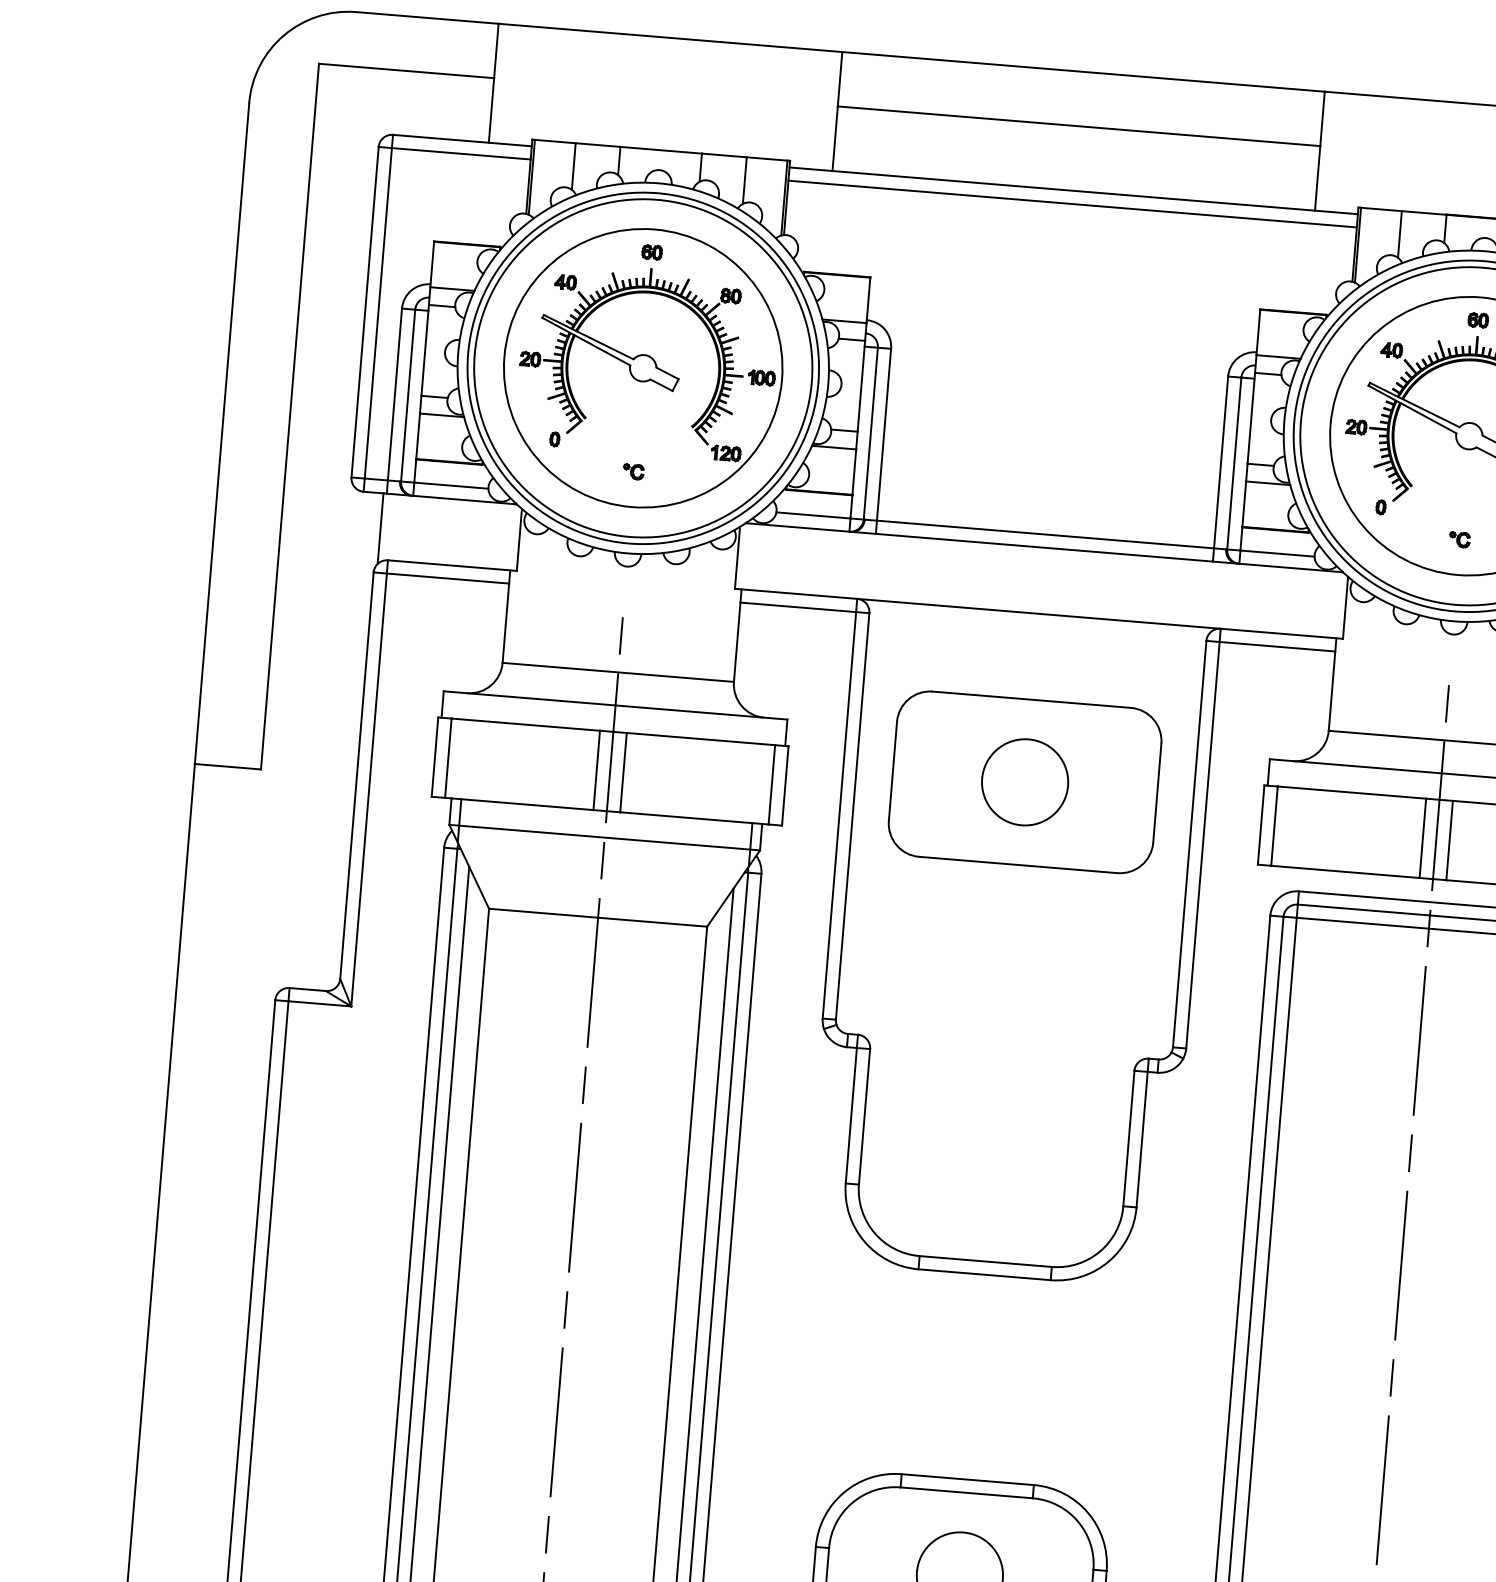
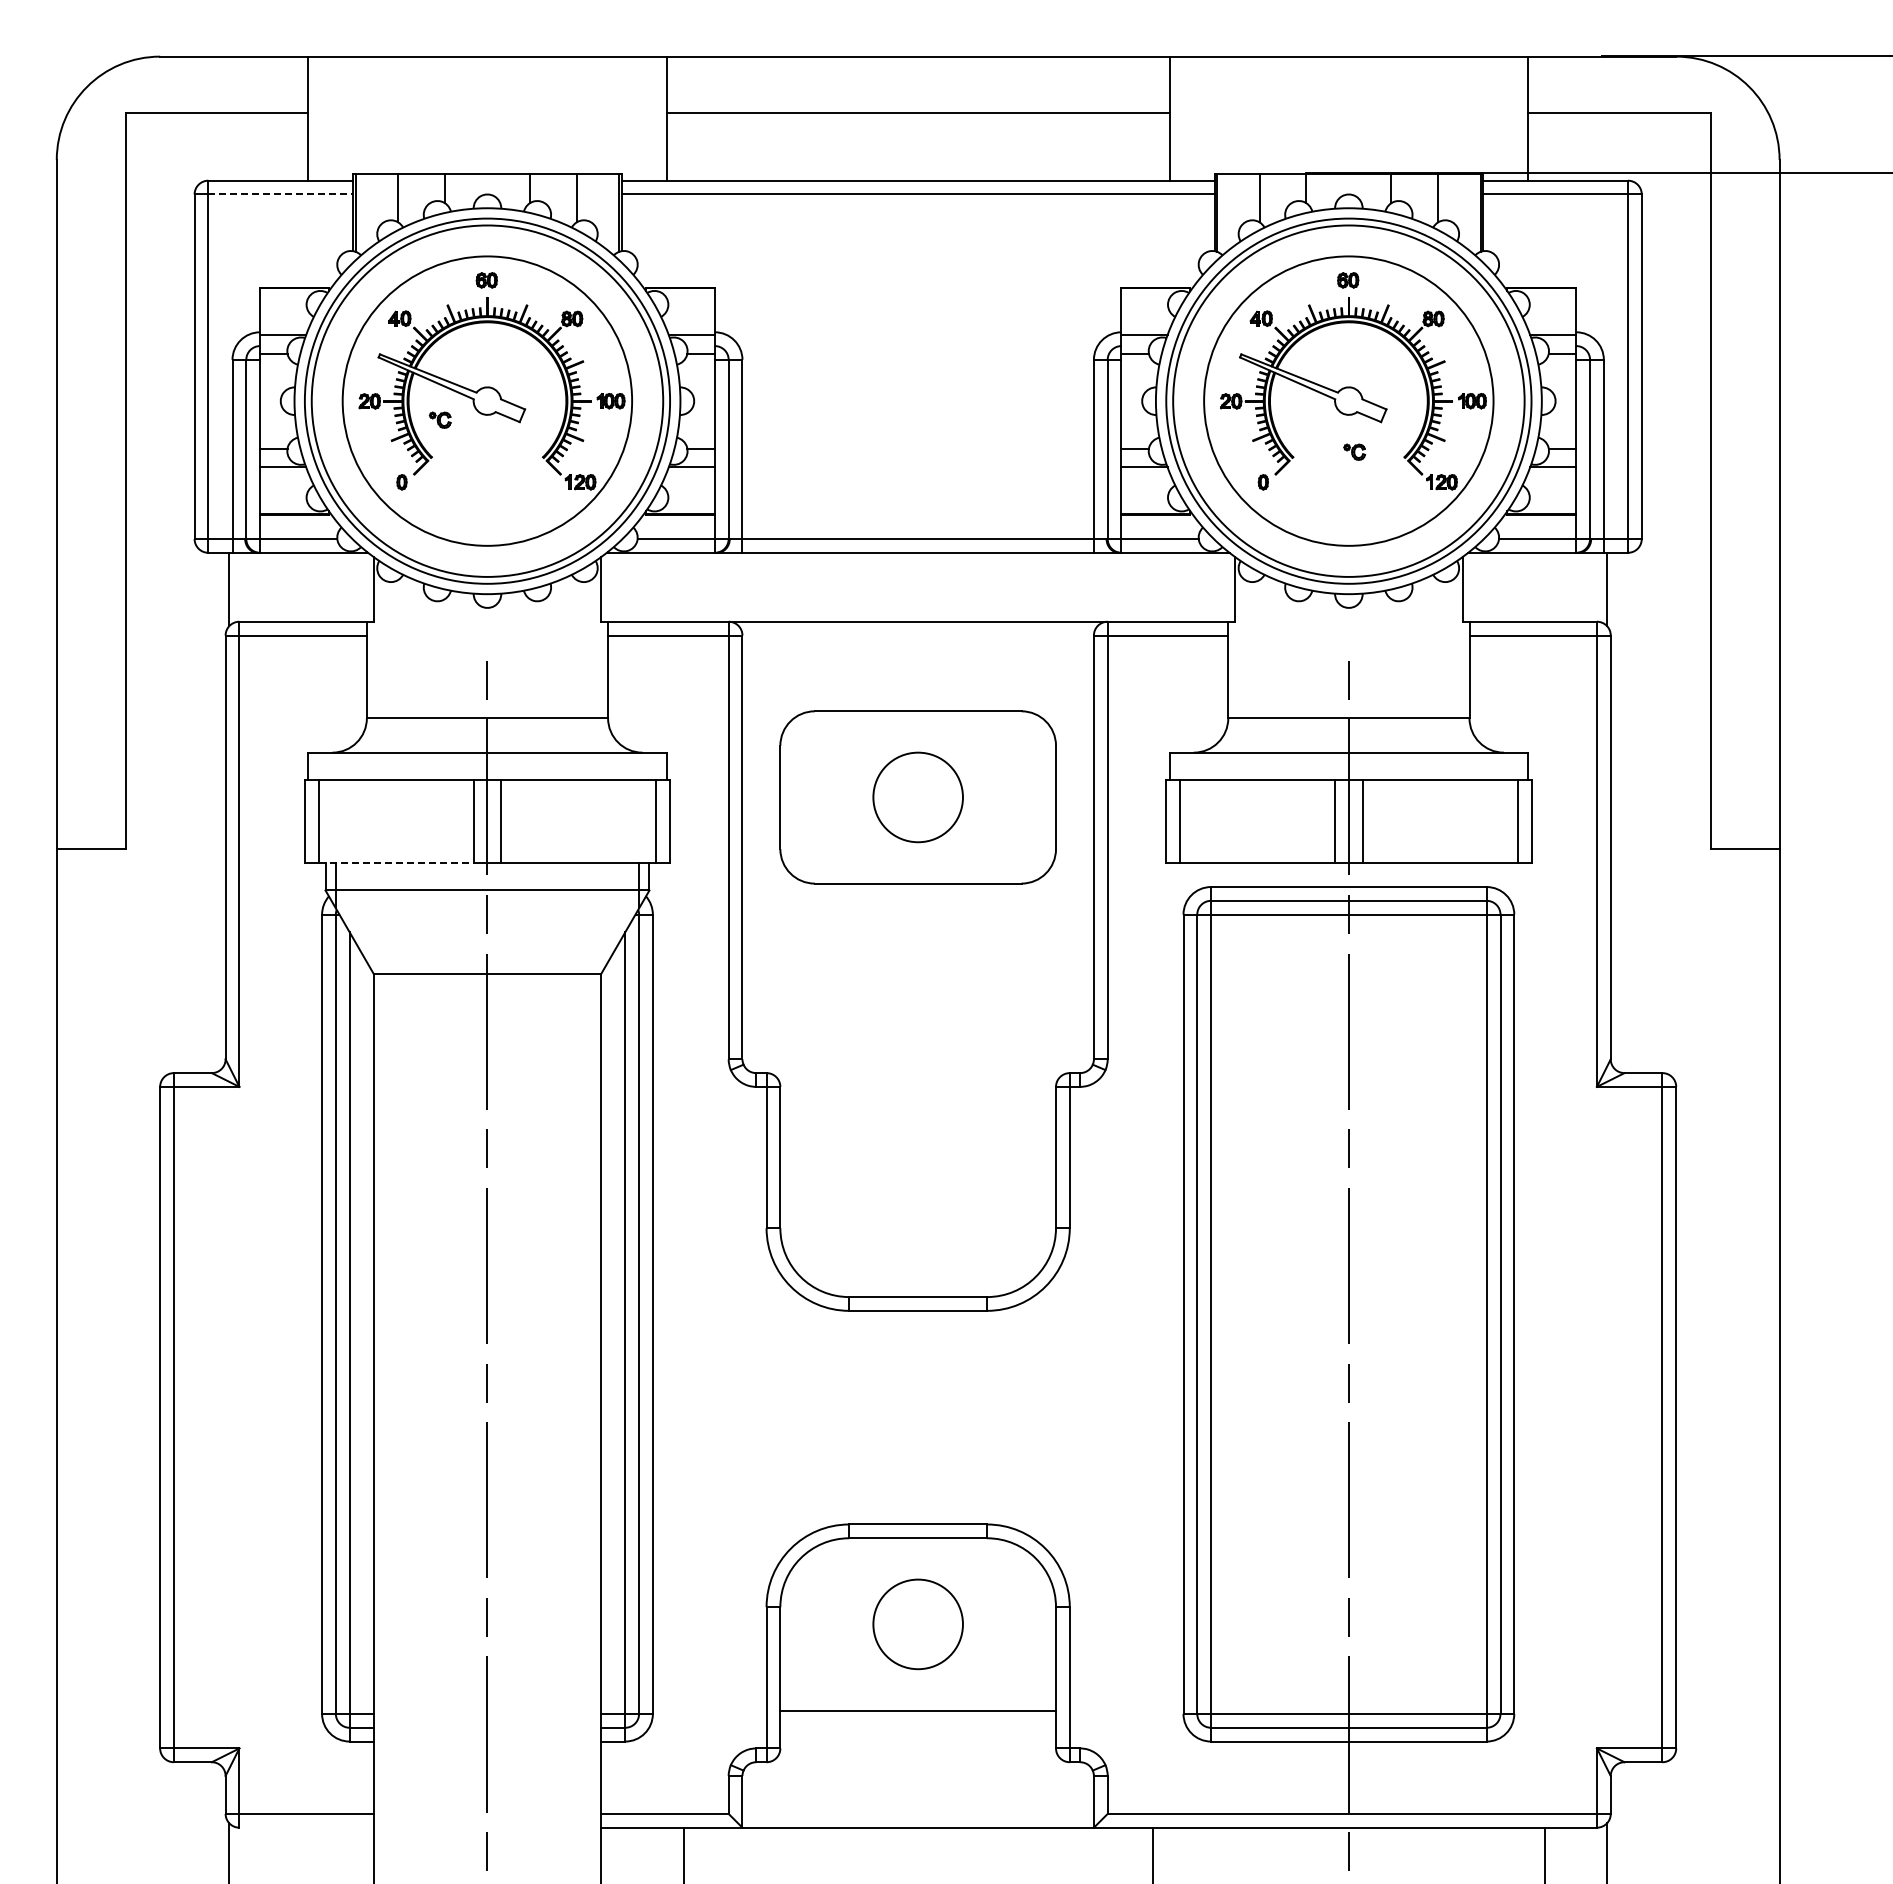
line: (462, 153) -> (281, 194), solid -> dashed
part: (632, 471) -> (439, 419), moved
part: (1459, 539) -> (1354, 451), moved
line: (519, 803) -> (396, 862), solid -> dashed

